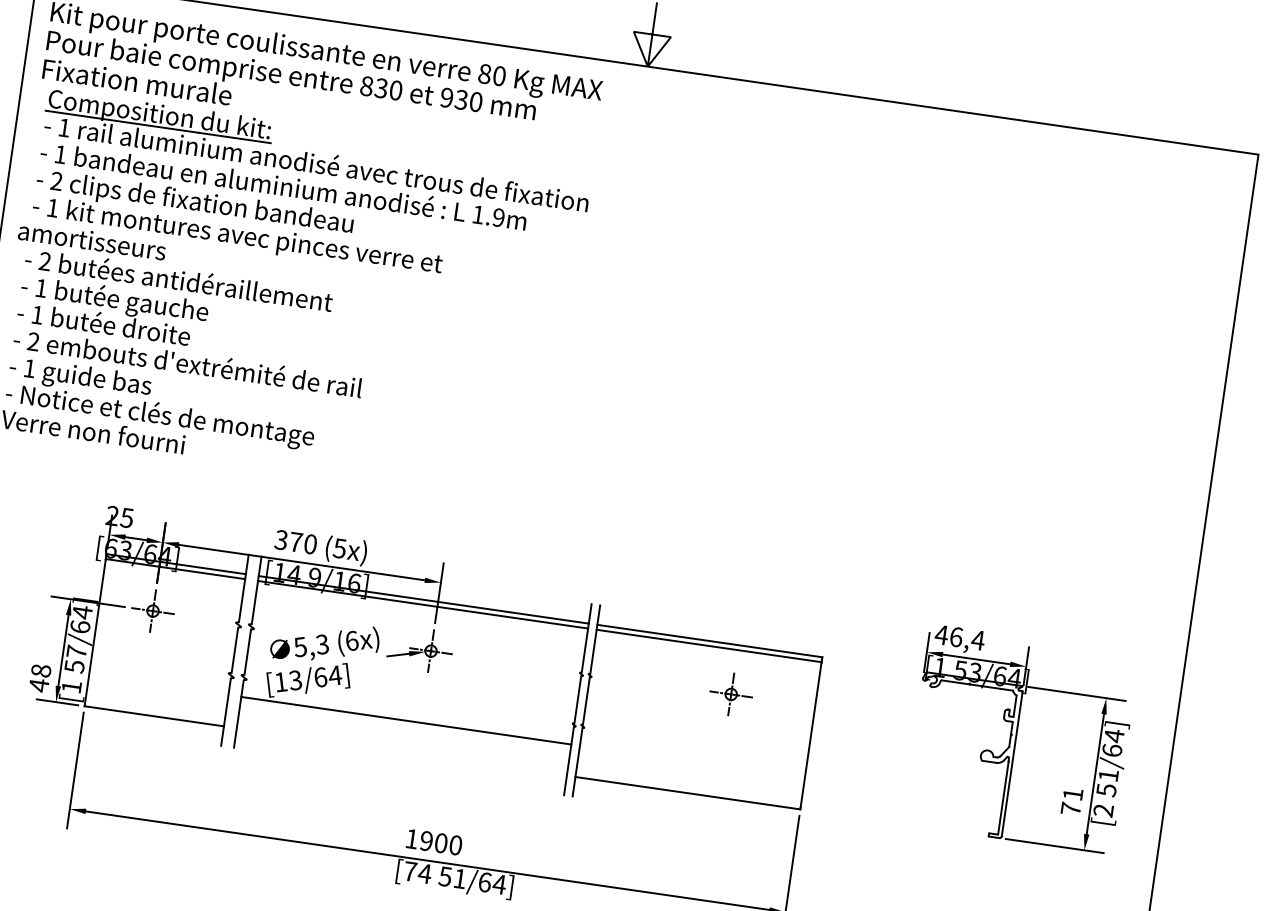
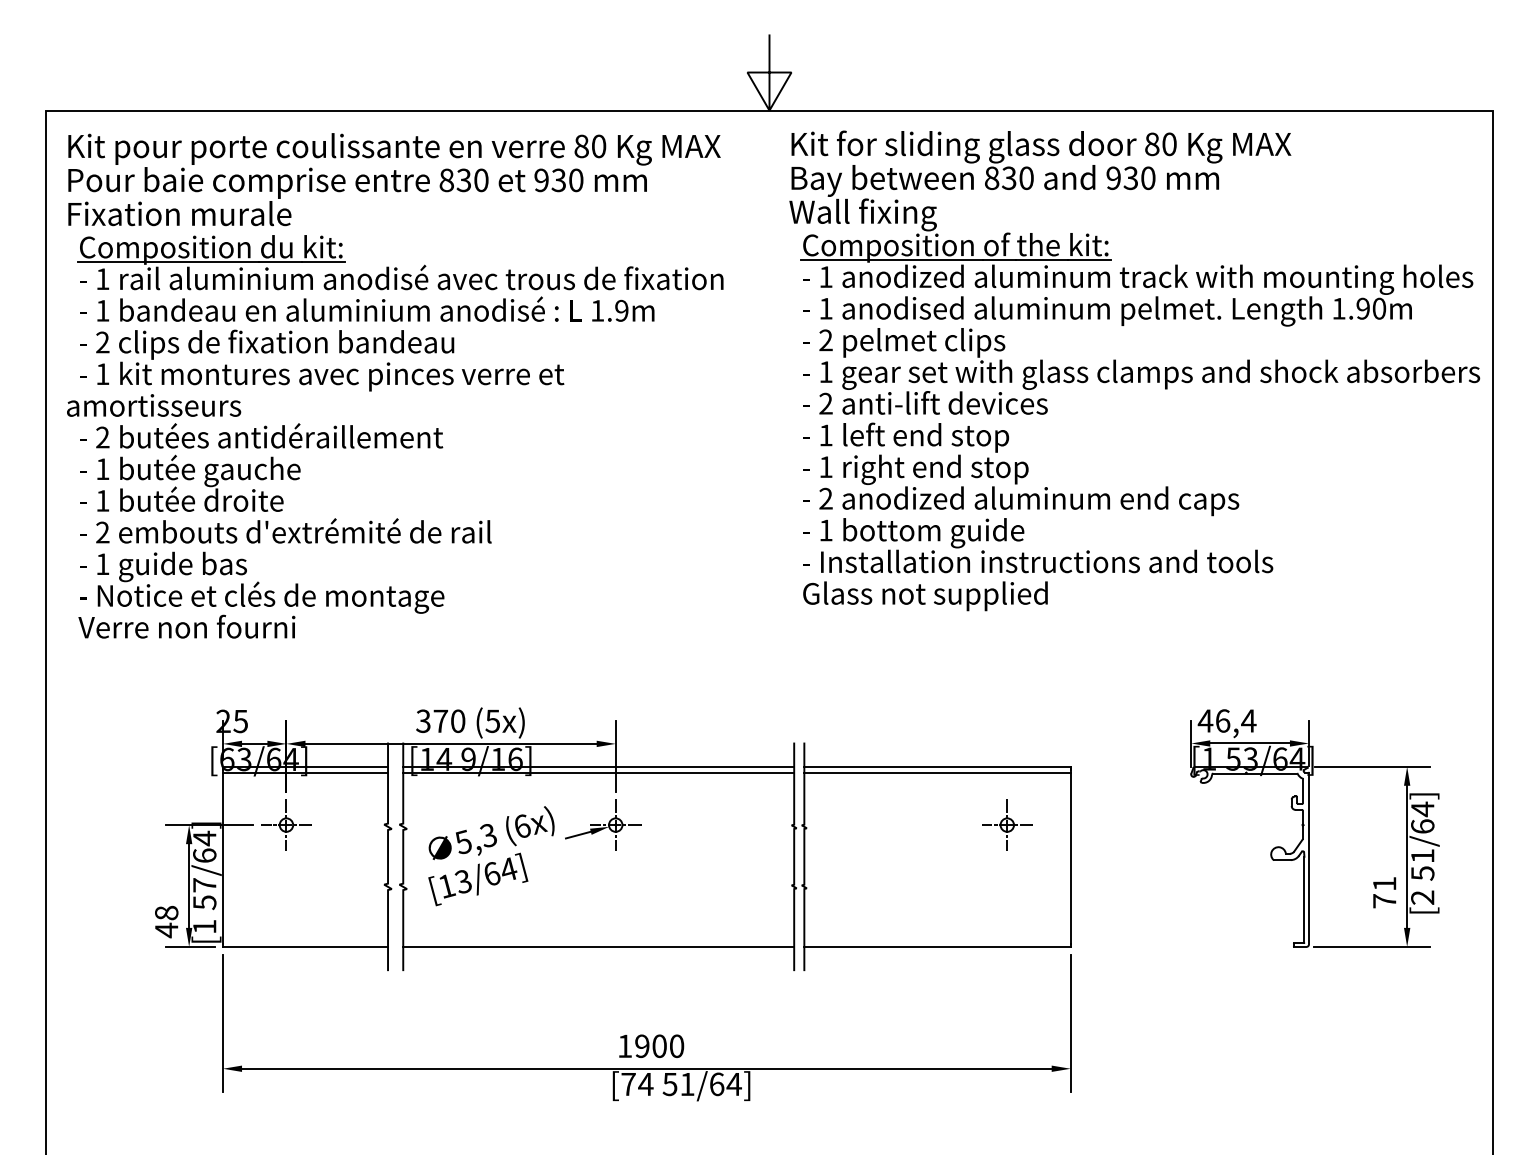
part: (924, 330) -> (1134, 370), added
part: (731, 693) -> (1007, 824), moved
line: (406, 720) -> (598, 946), moved

